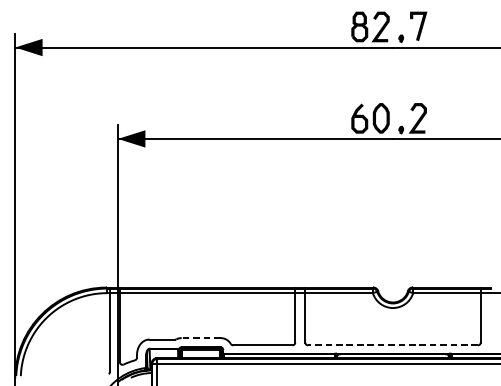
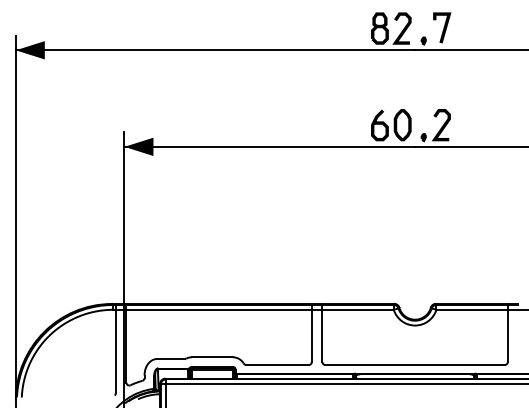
line: (201, 338) -> (212, 357), dashed -> solid
line: (393, 344) -> (415, 364), dashed -> solid

